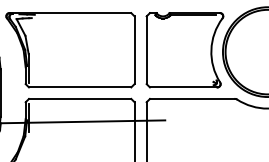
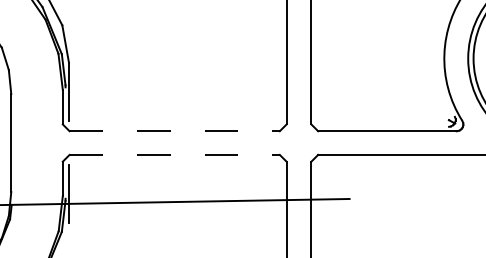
line: (80, 87) -> (175, 131), solid -> dashed
line: (80, 98) -> (175, 153), solid -> dashed

